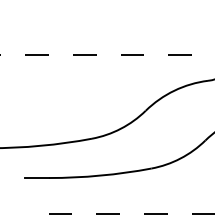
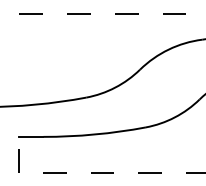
line: (24, 201) -> (18, 160), added

